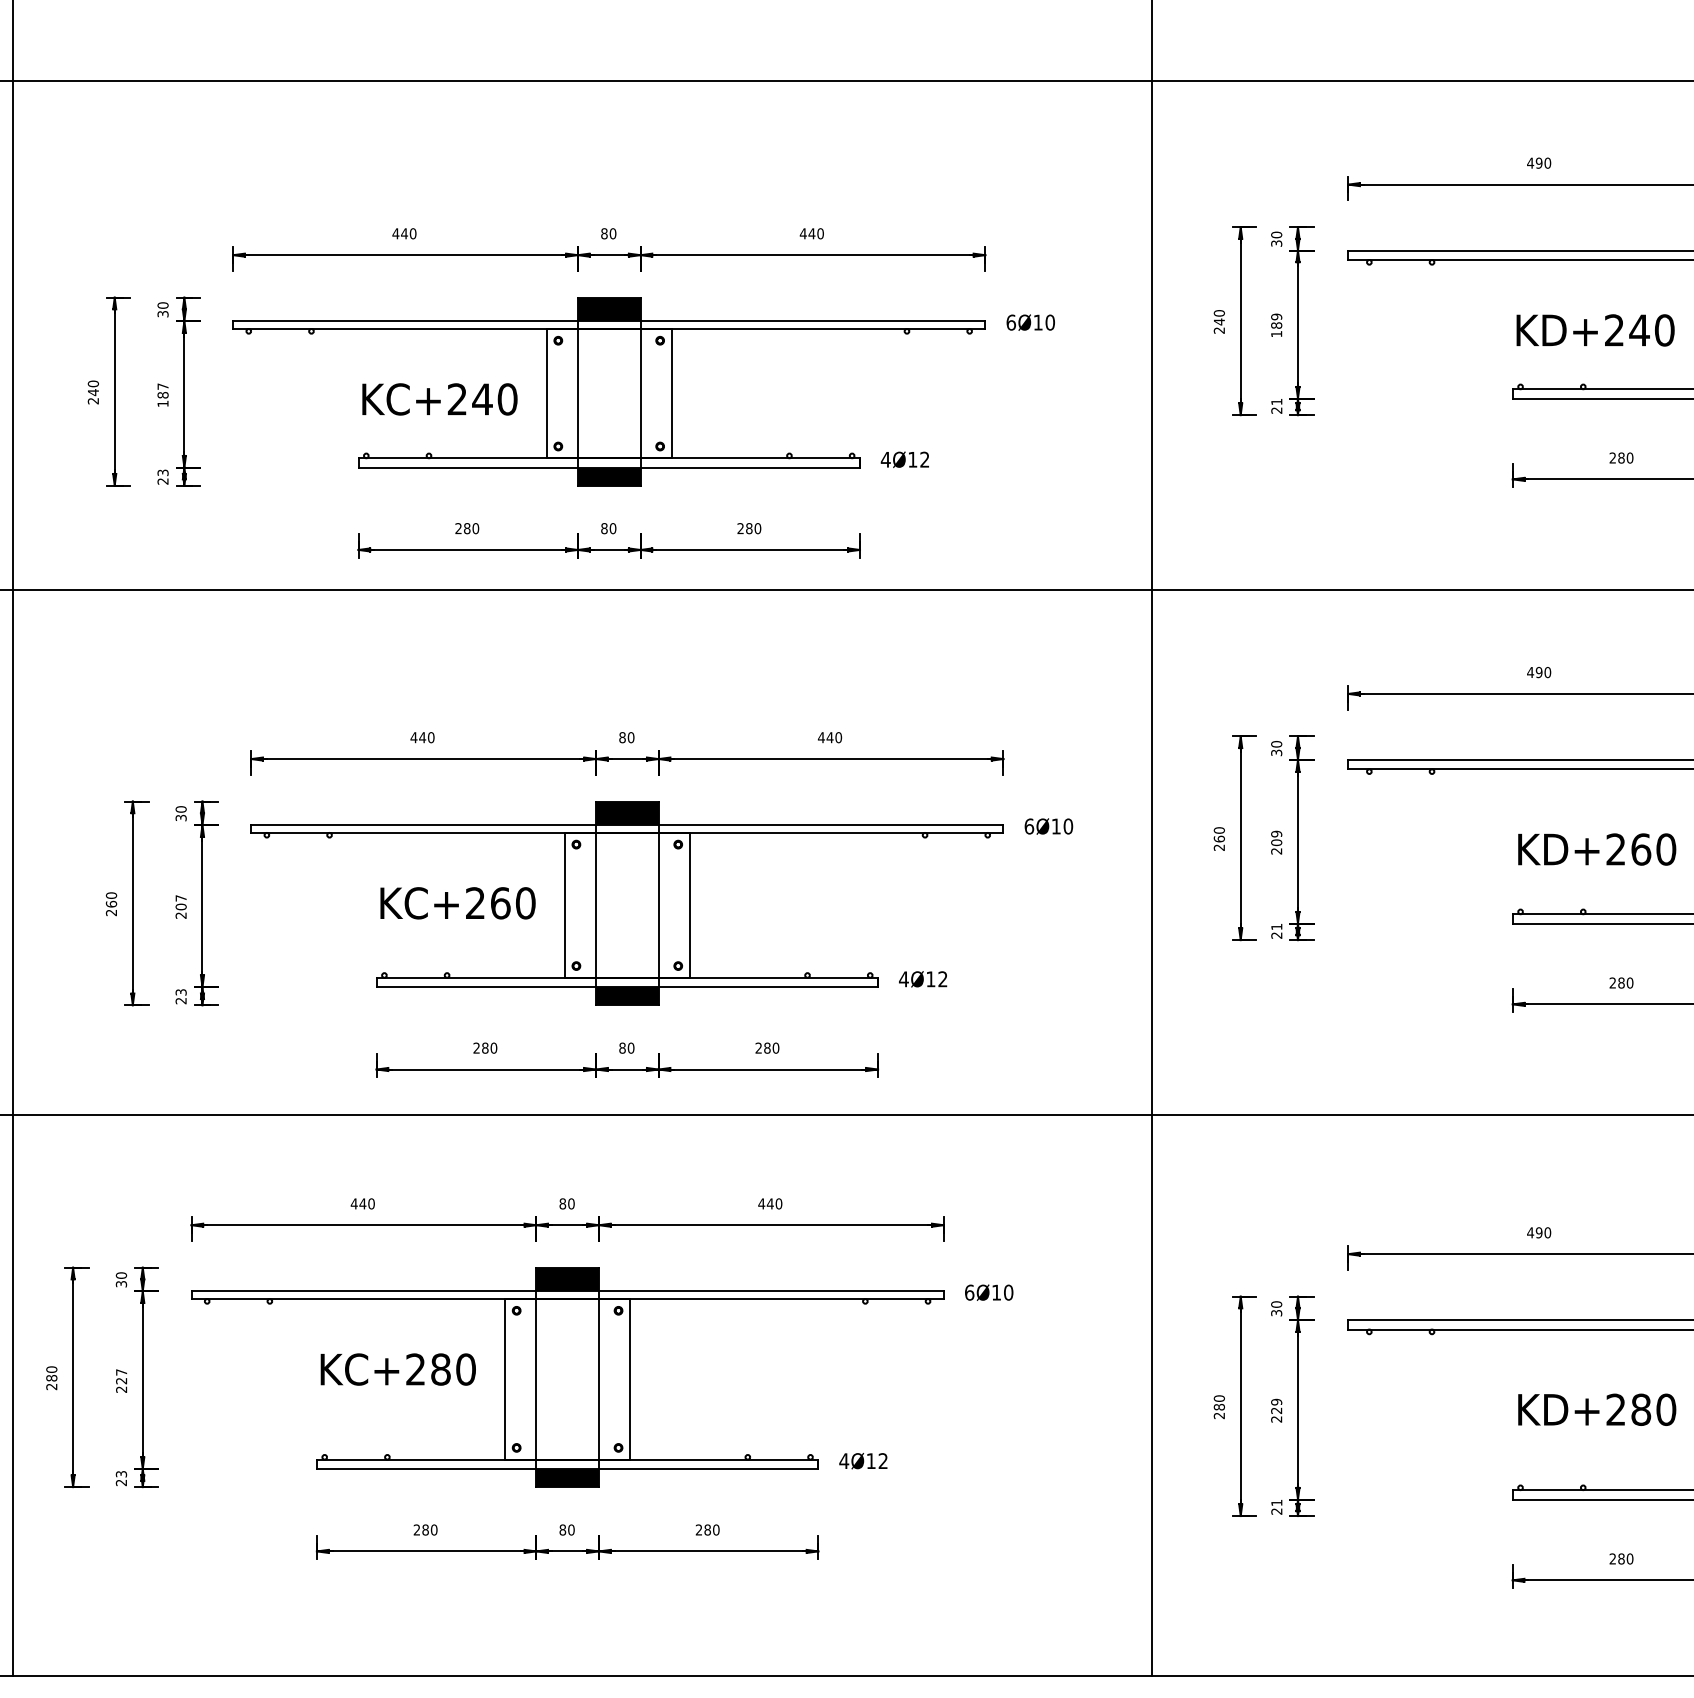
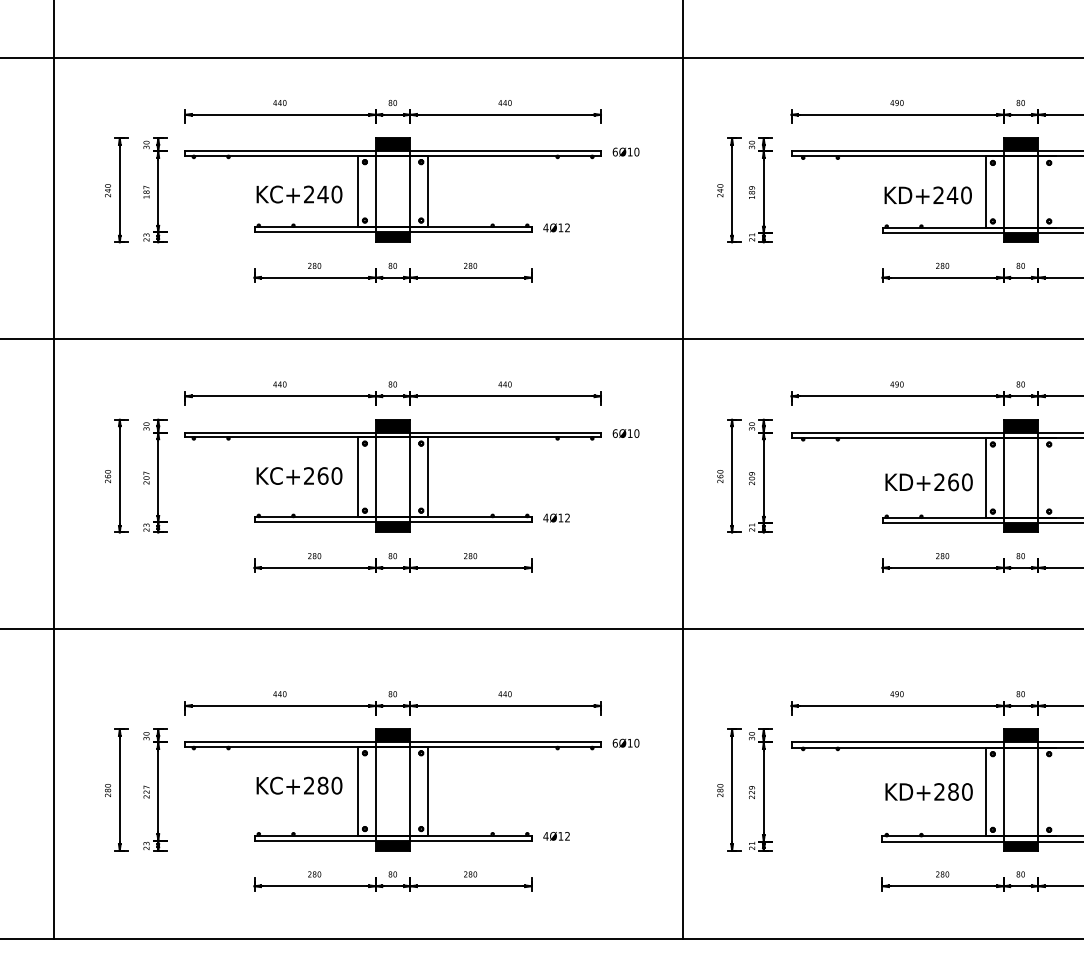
part: (571, 393) -> (372, 191), moved
part: (590, 904) -> (372, 476), moved
part: (530, 1379) -> (372, 791), moved

